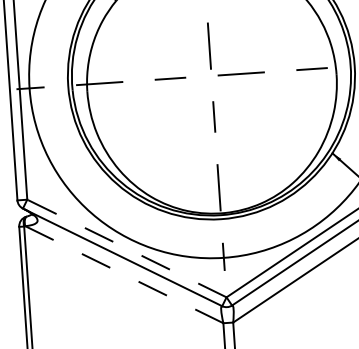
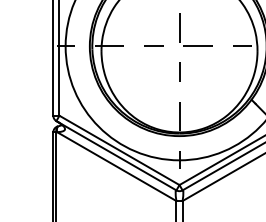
line: (126, 248) -> (119, 150), dashed -> solid
line: (123, 274) -> (116, 166), dashed -> solid

